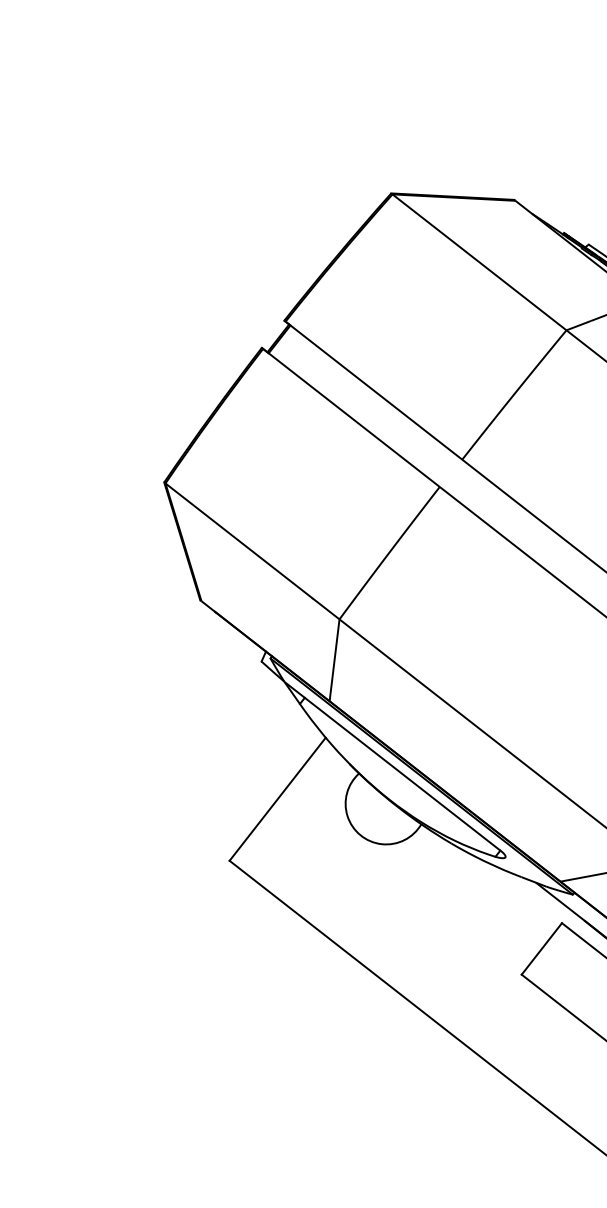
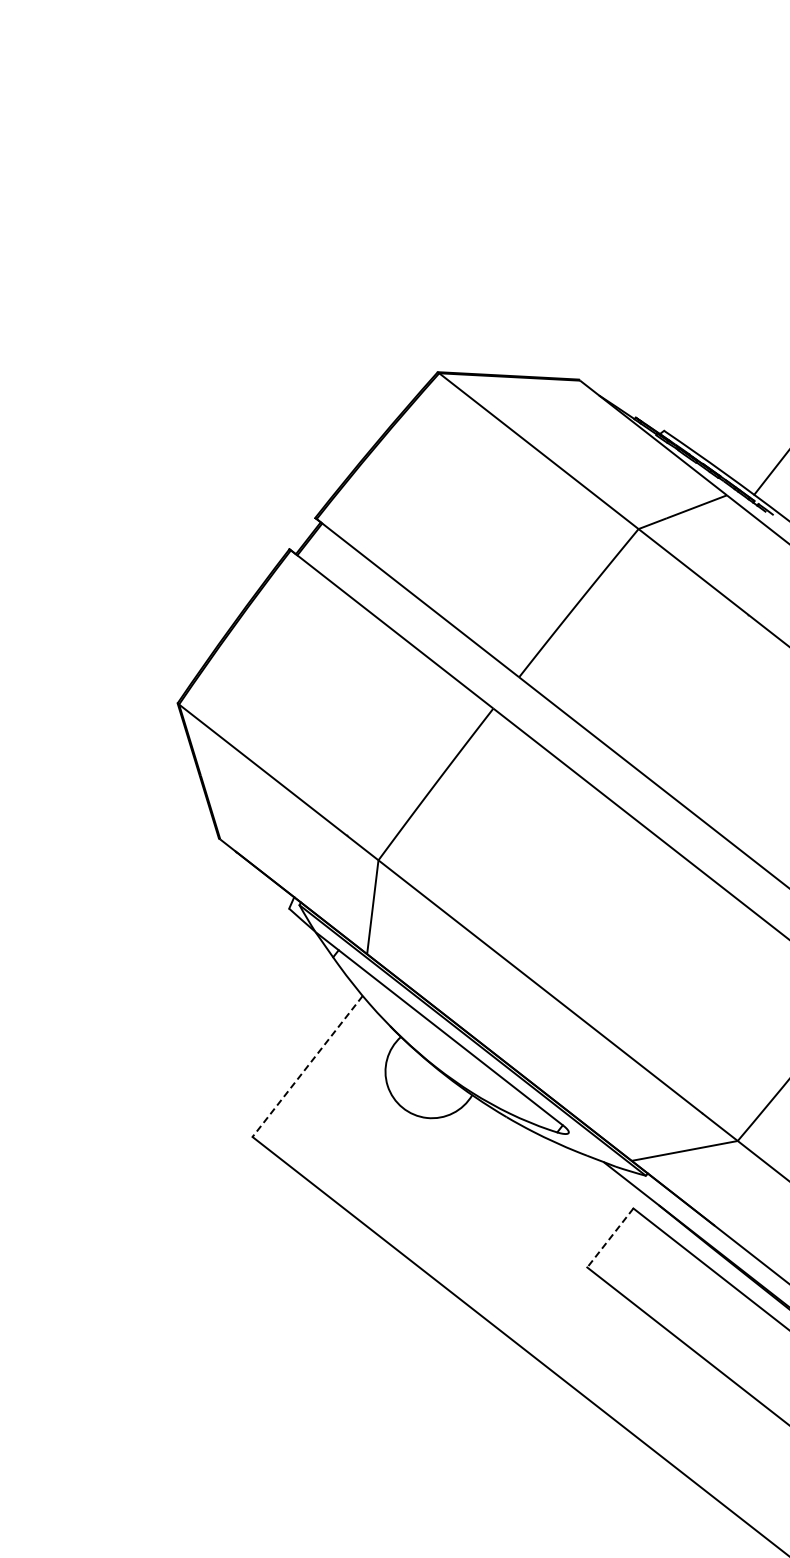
line: (277, 799) -> (307, 1066), solid -> dashed
line: (541, 949) -> (610, 1238), solid -> dashed

